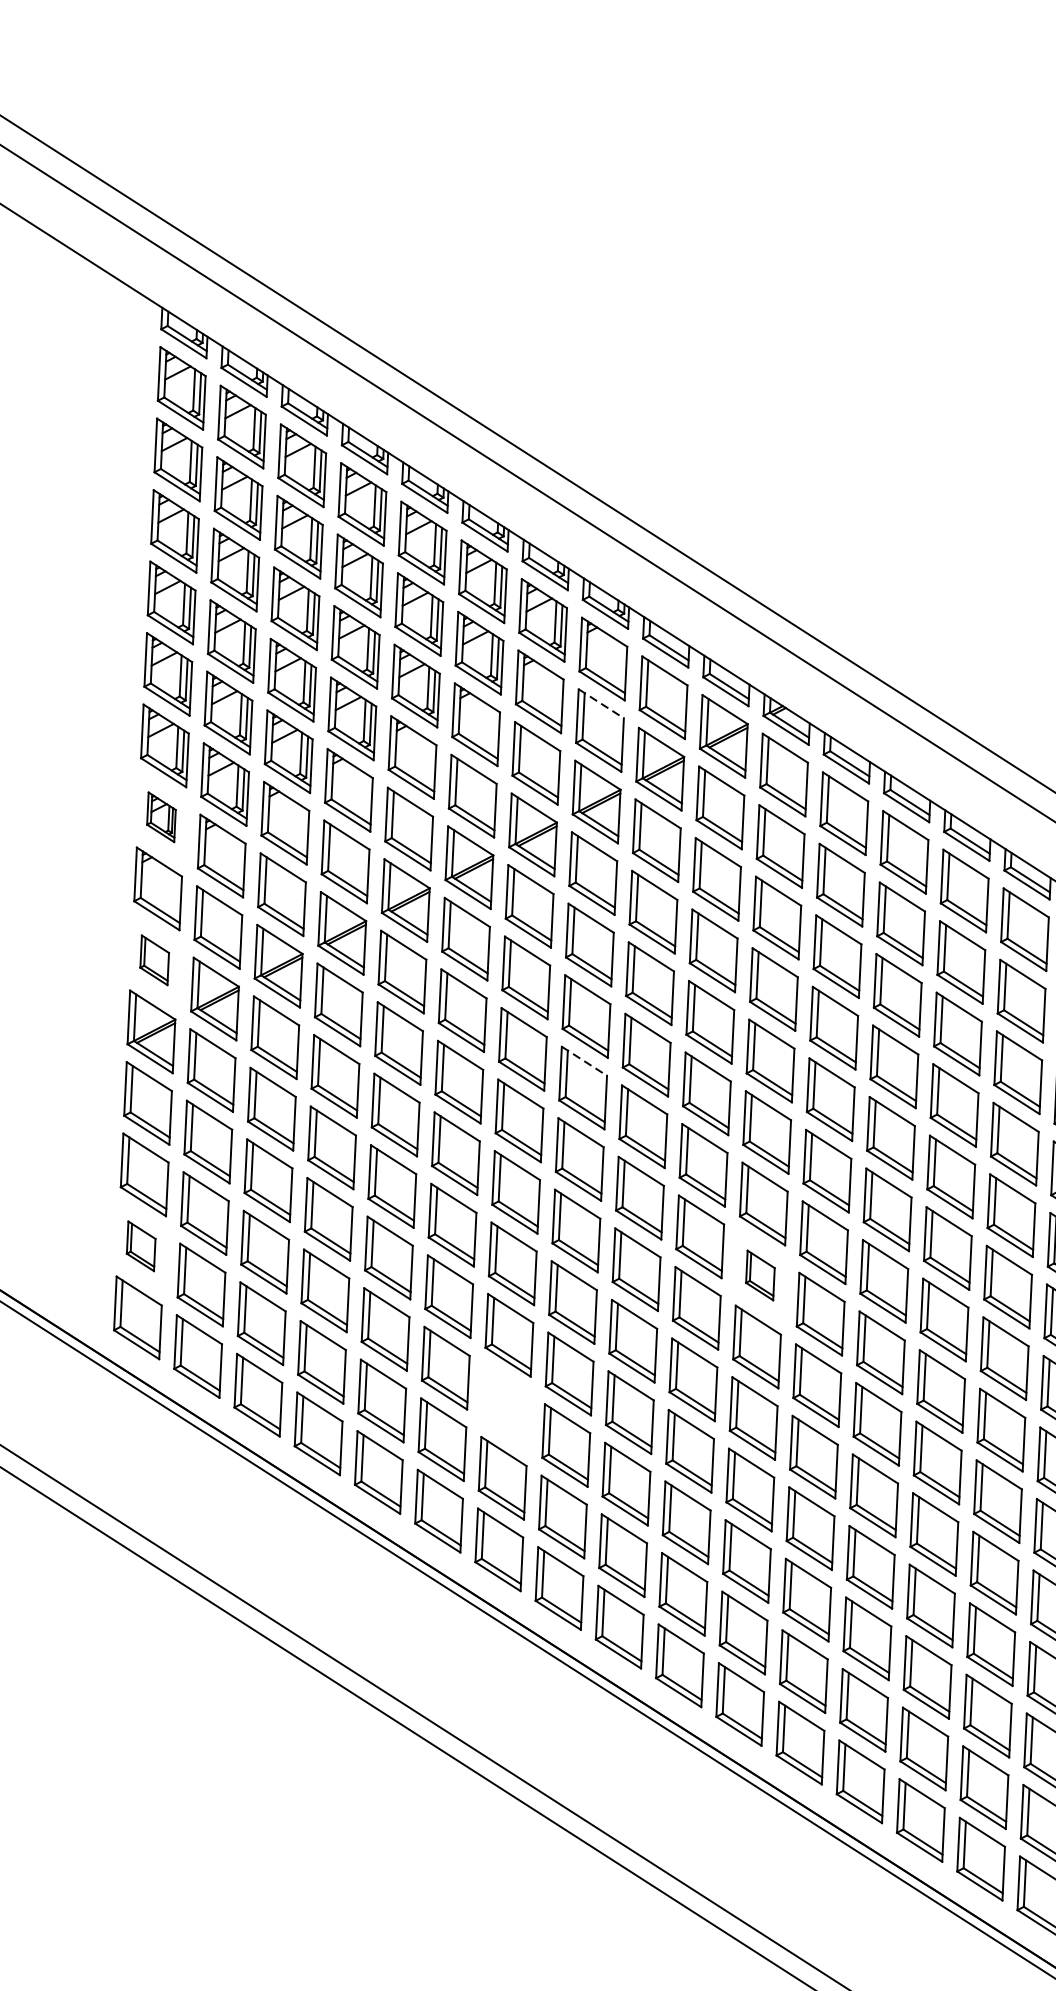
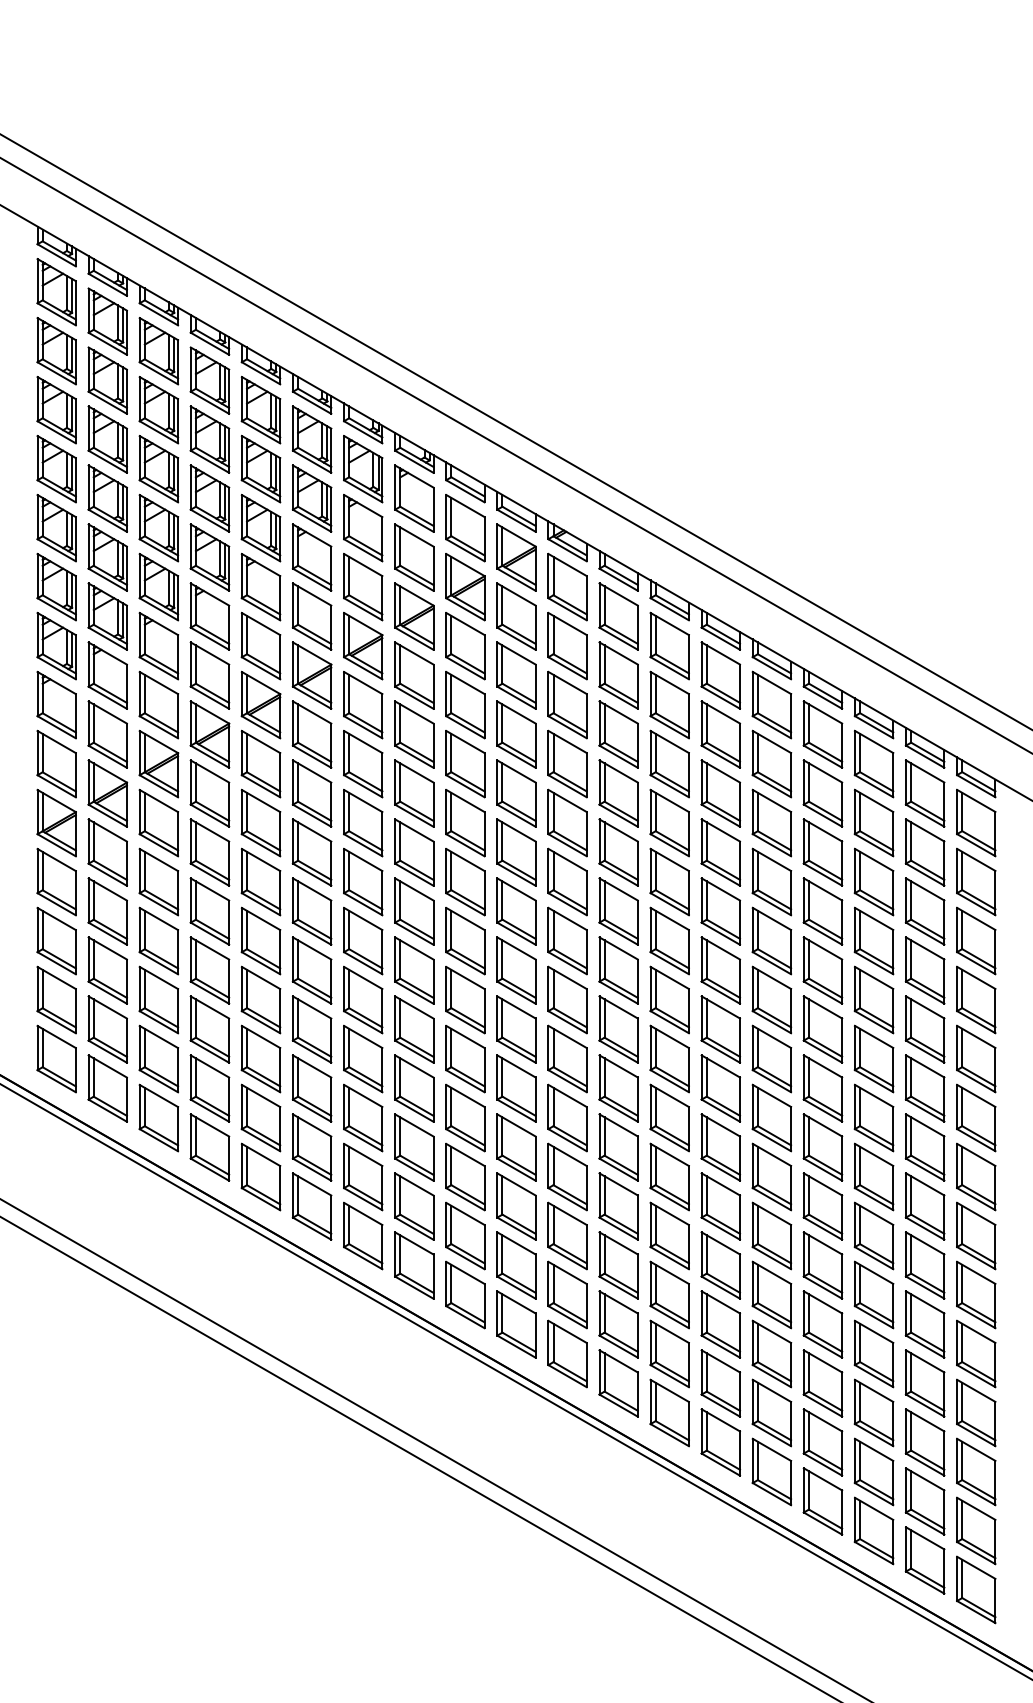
line: (601, 703) -> (414, 535), dashed -> solid
part: (161, 816) -> (56, 645), size x1.67
part: (154, 959) -> (56, 763), size x1.67
line: (584, 1061) -> (414, 830), dashed -> solid
part: (141, 1245) -> (56, 999), size x1.67
part: (760, 1274) -> (567, 999), size x1.67
part: (506, 1406) -> (363, 1117), added

